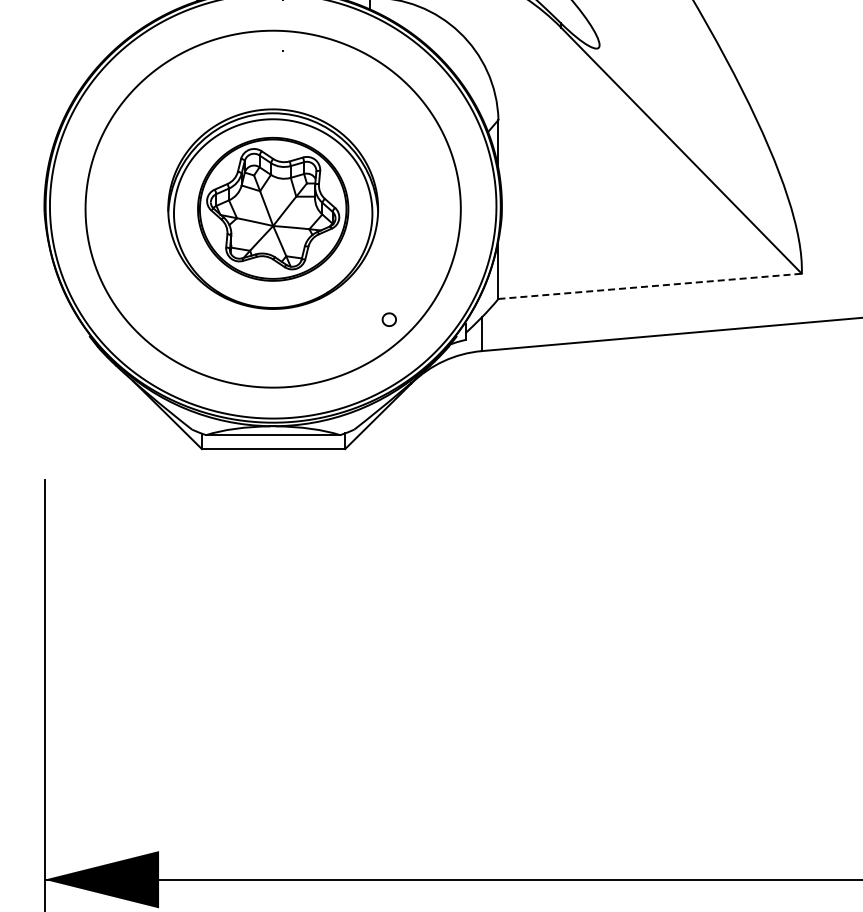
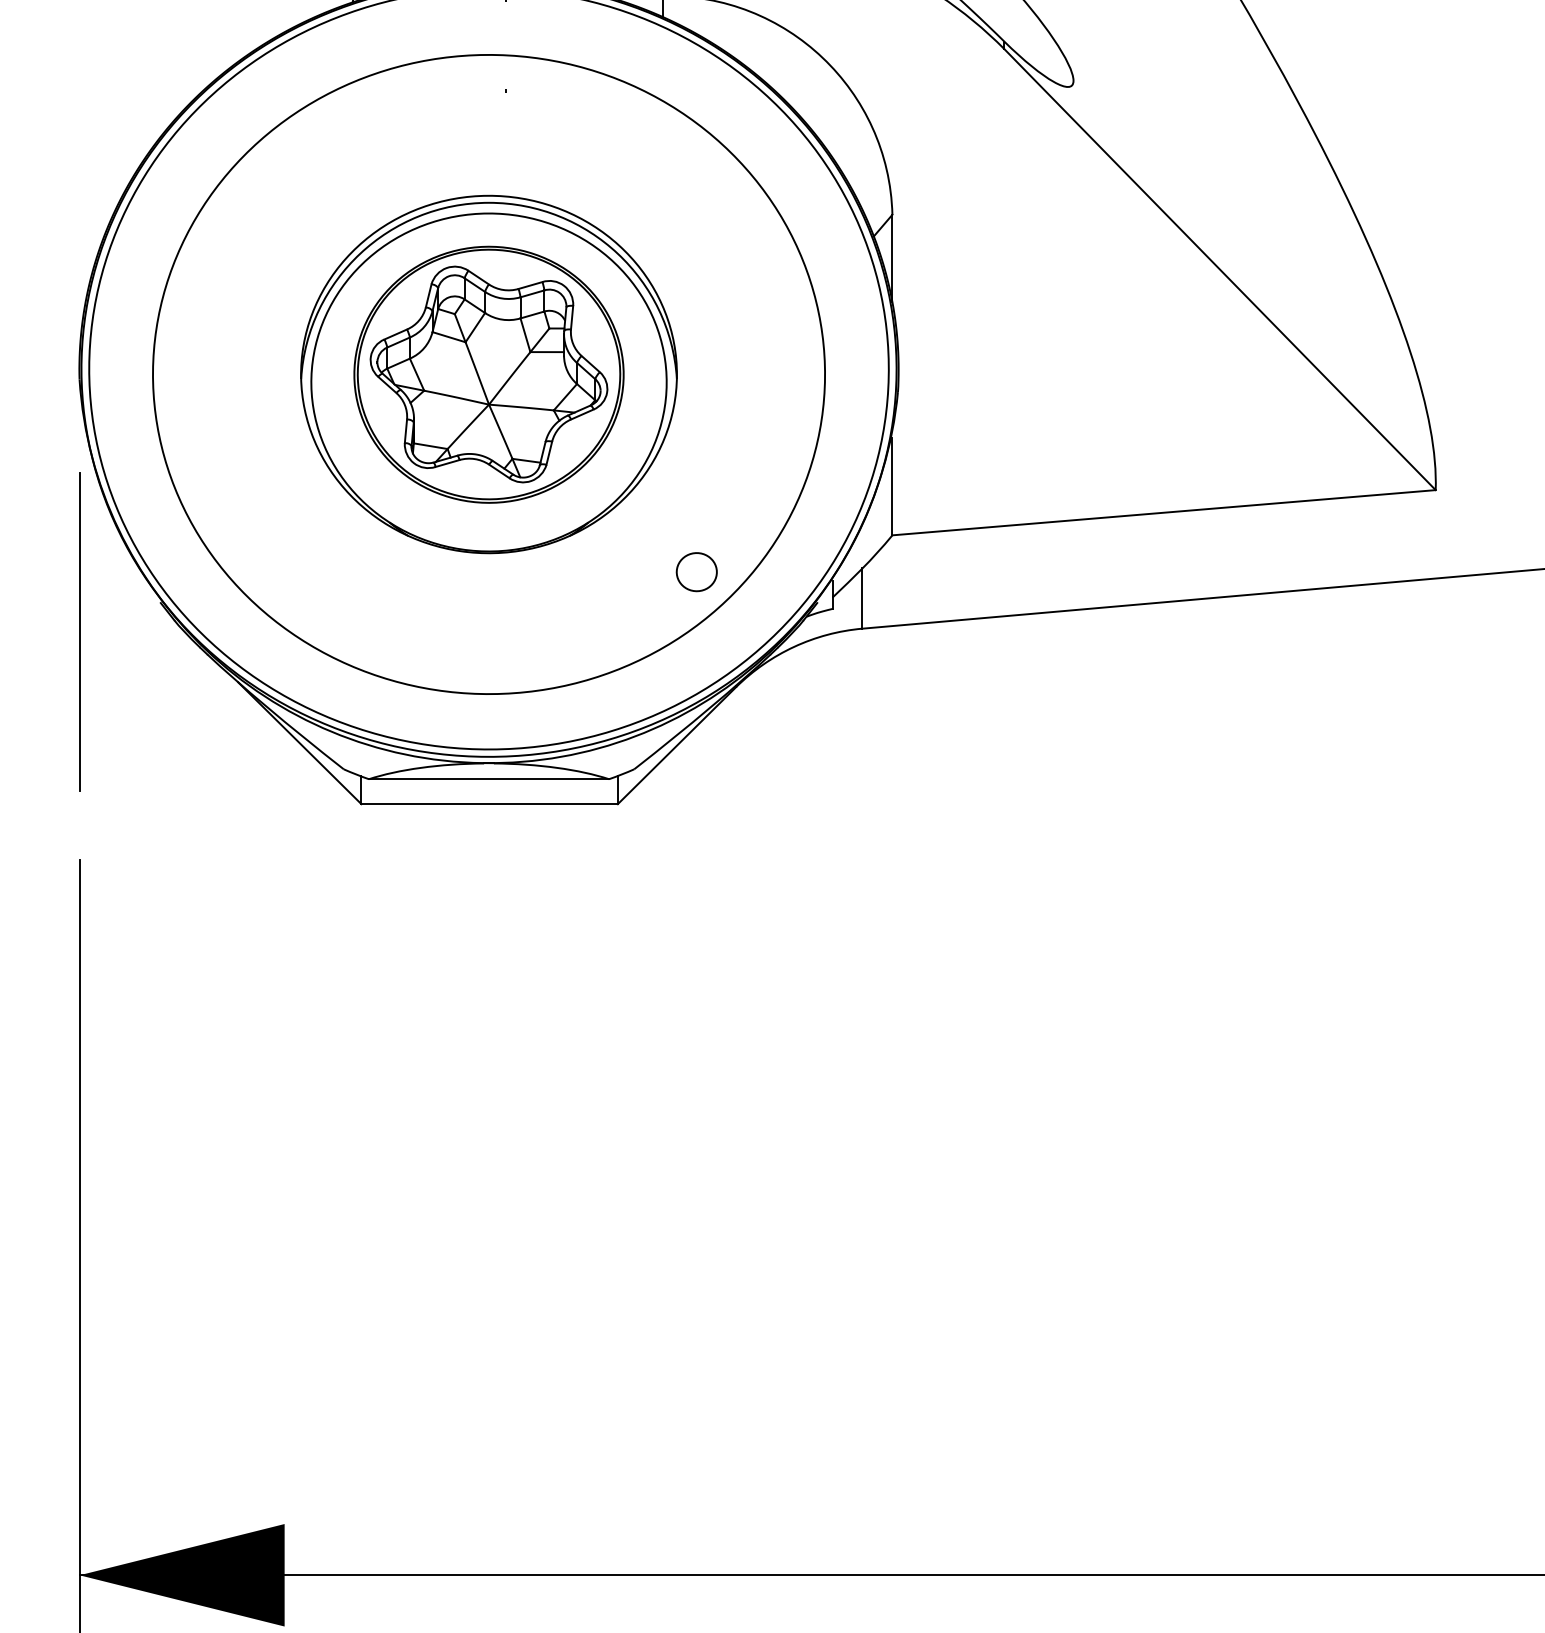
line: (650, 286) -> (1164, 512), dashed -> solid
part: (389, 319) -> (697, 572), size x1.67
line: (44, 352) -> (79, 631), added

